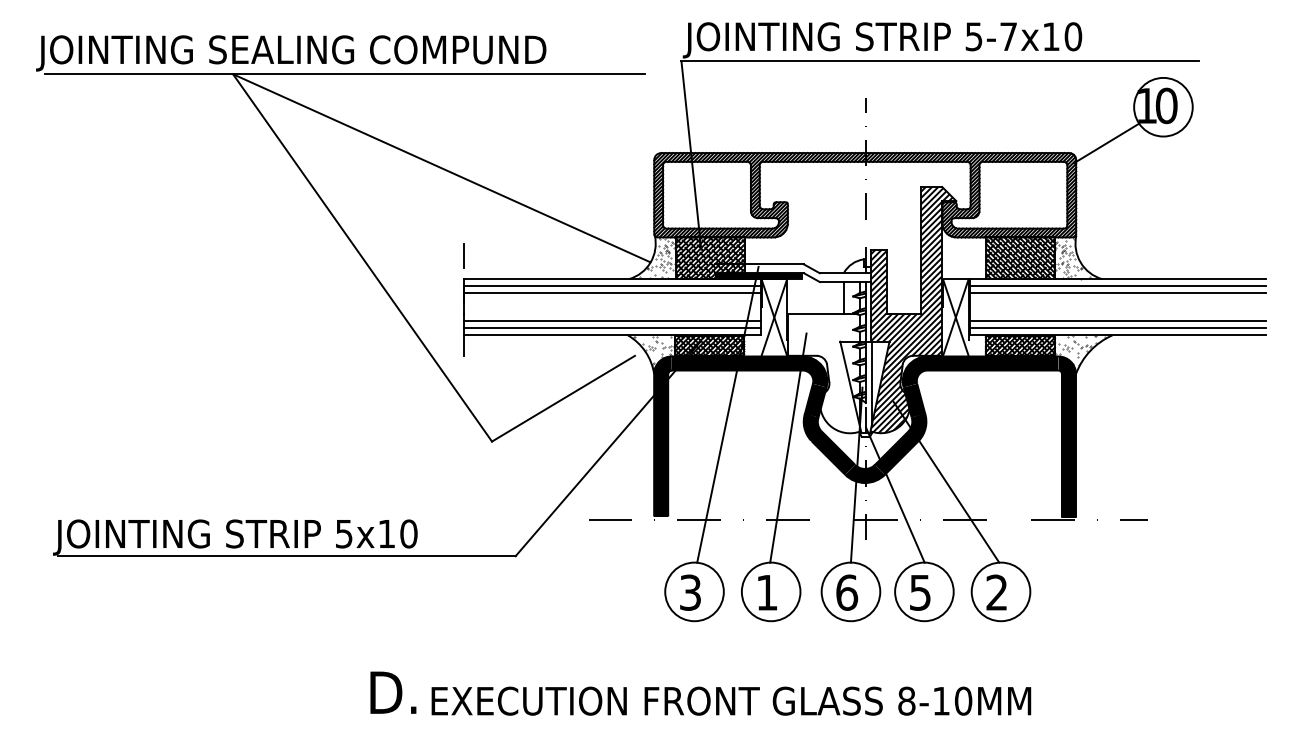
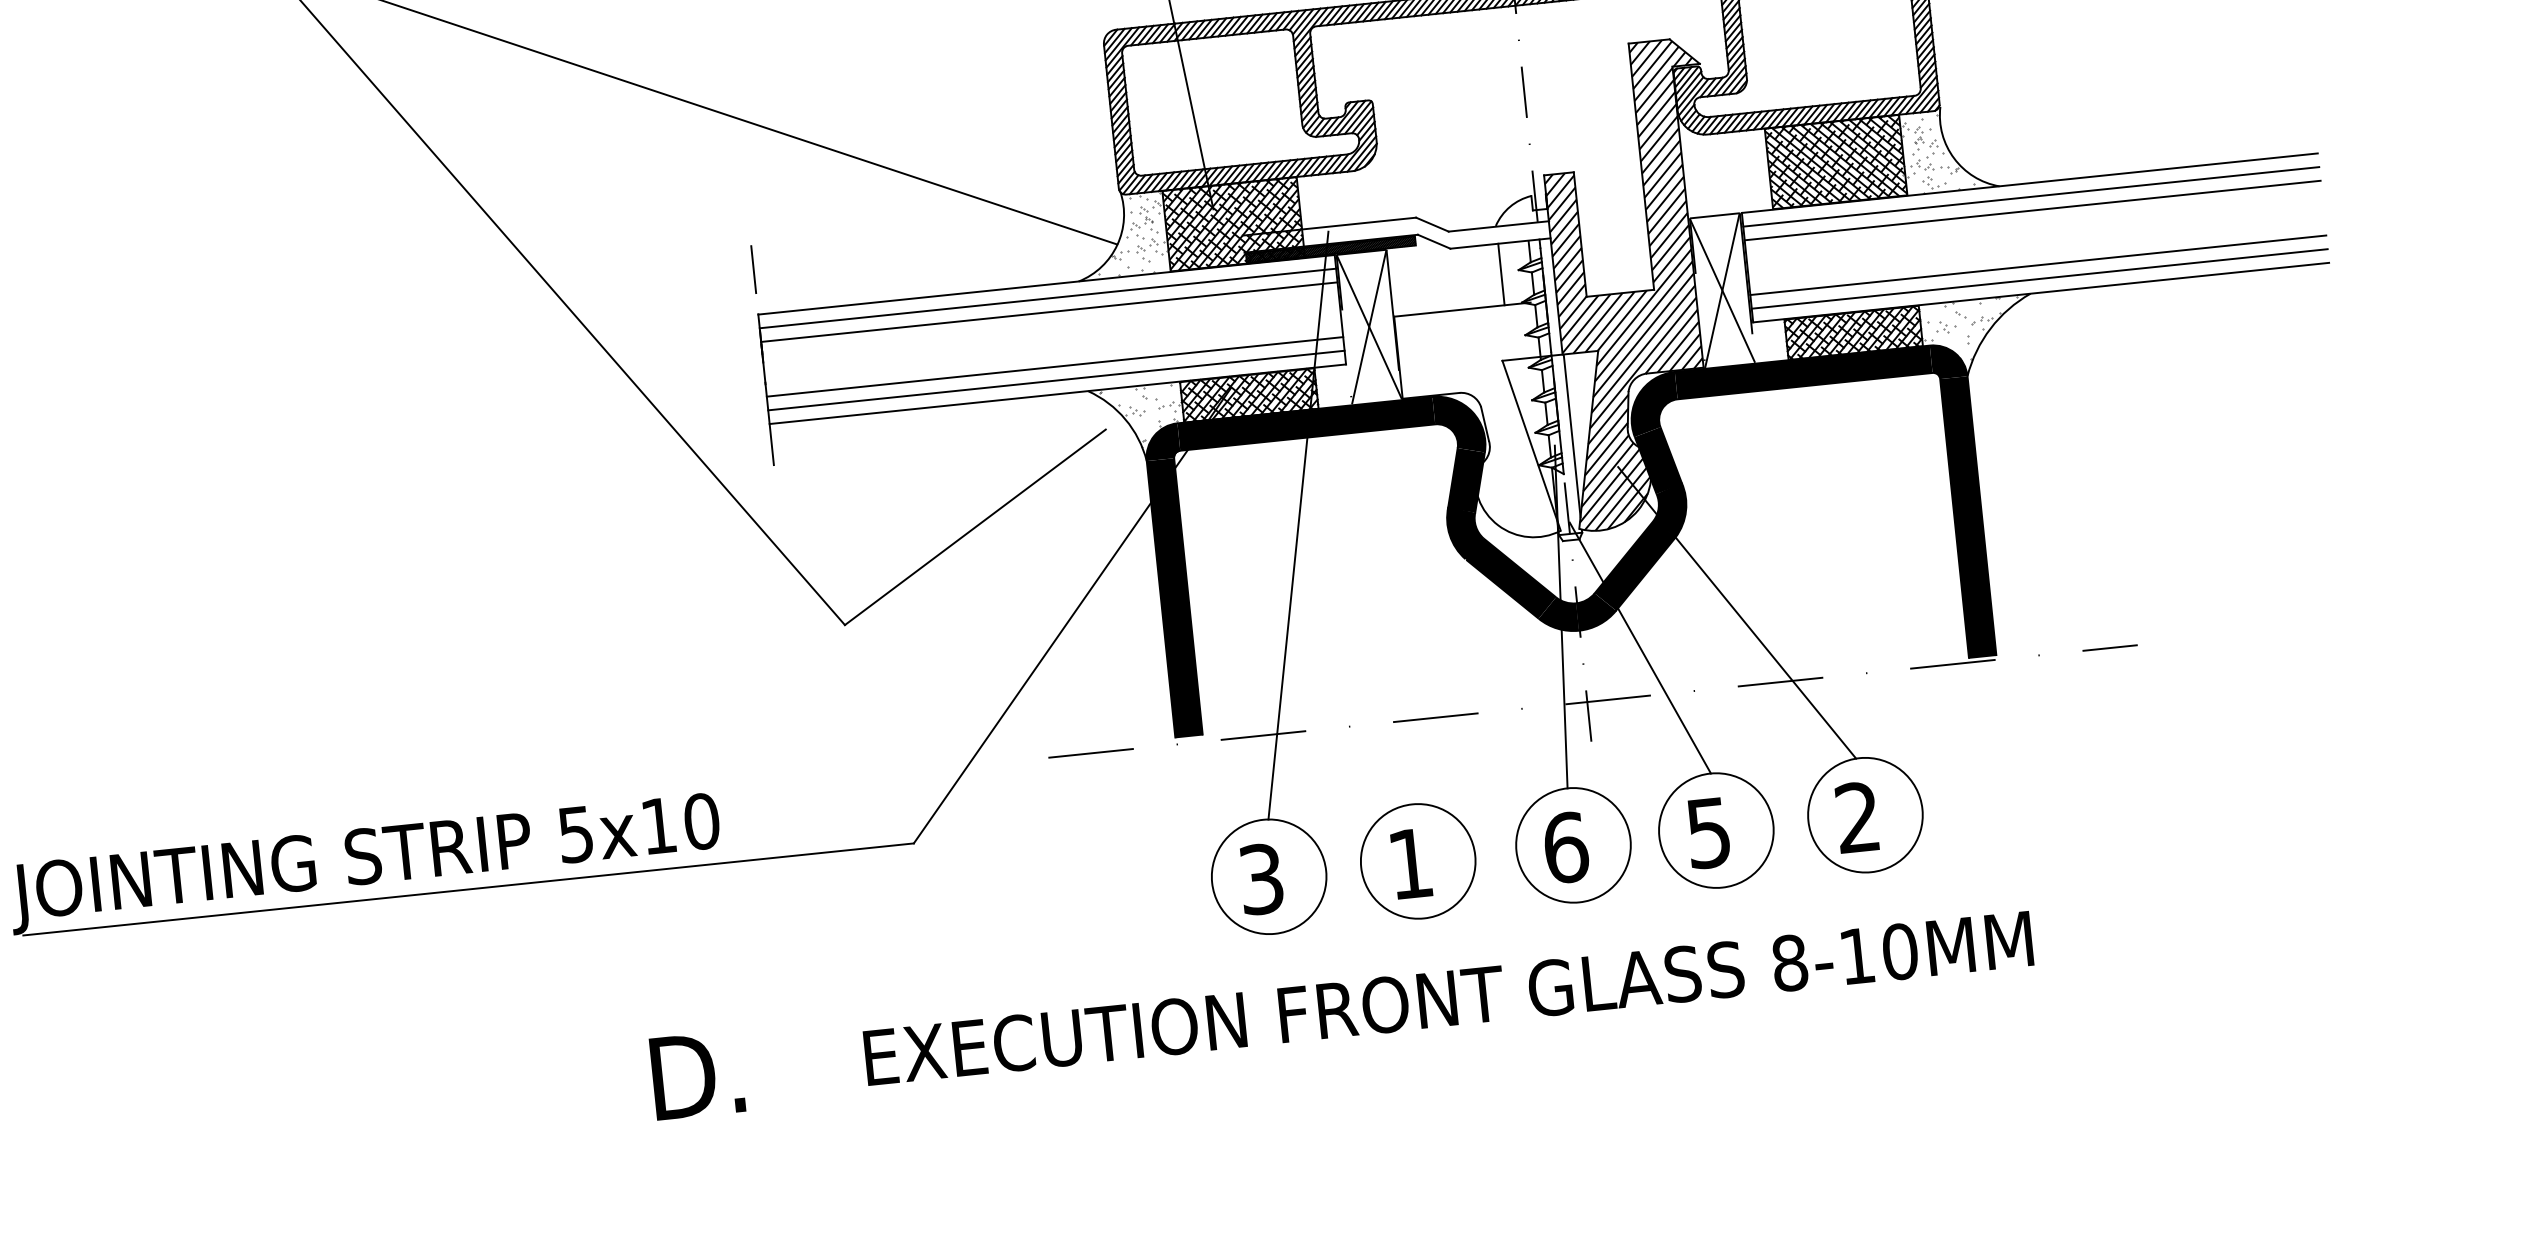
line: (788, 447) -> (1422, 576), removed
text: (393, 692) -> (697, 1074), moved
text: (731, 700) -> (1448, 997), moved

